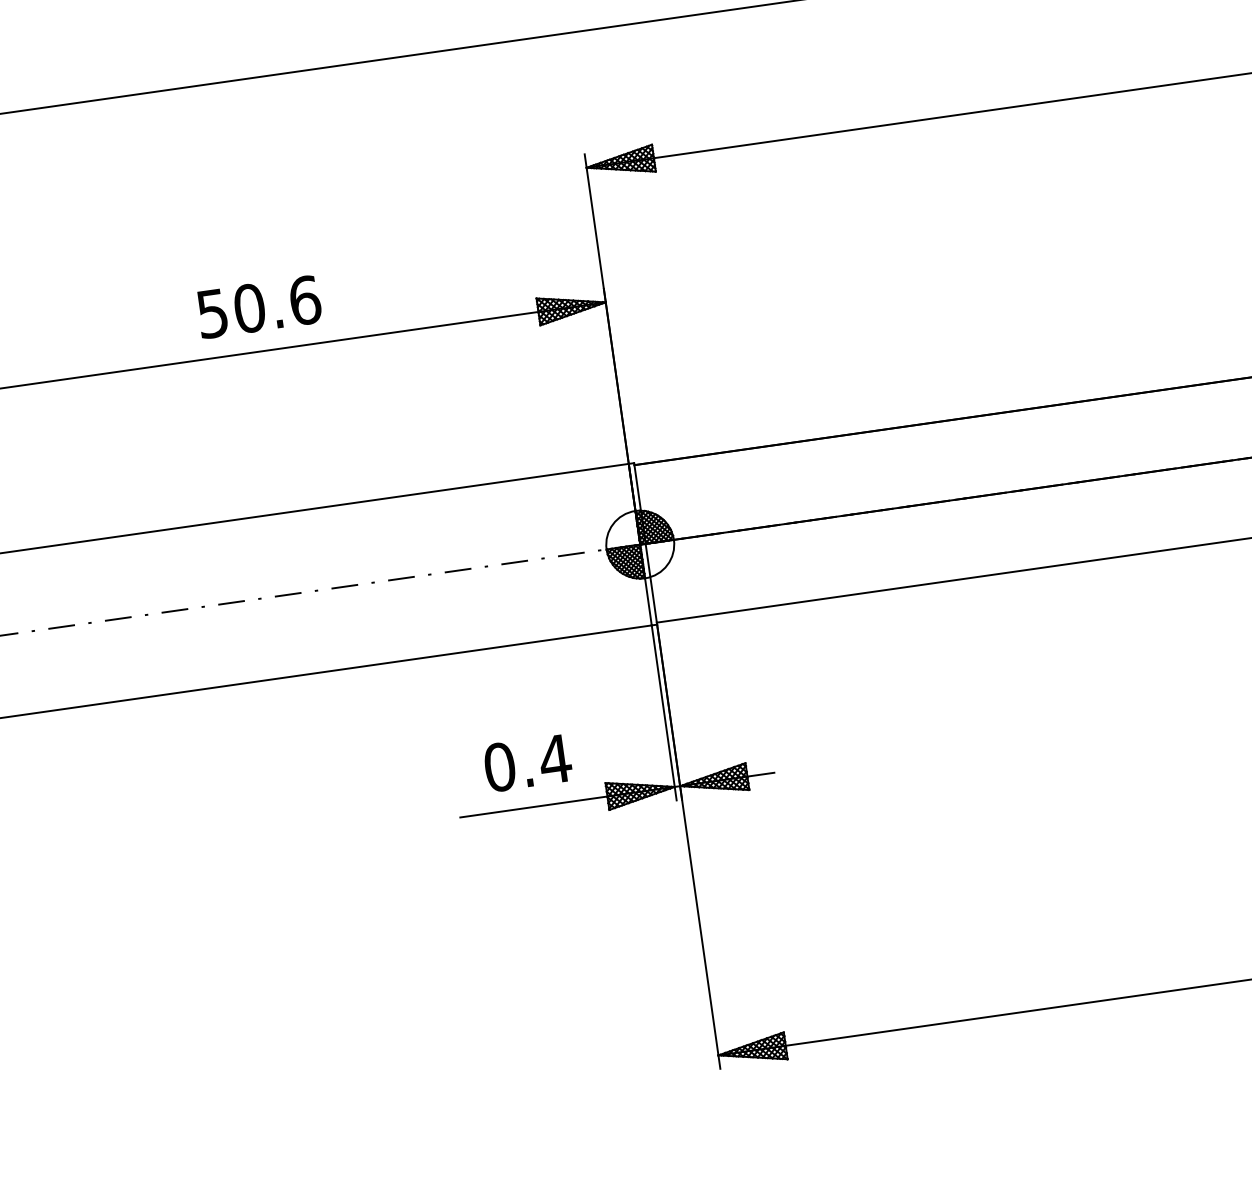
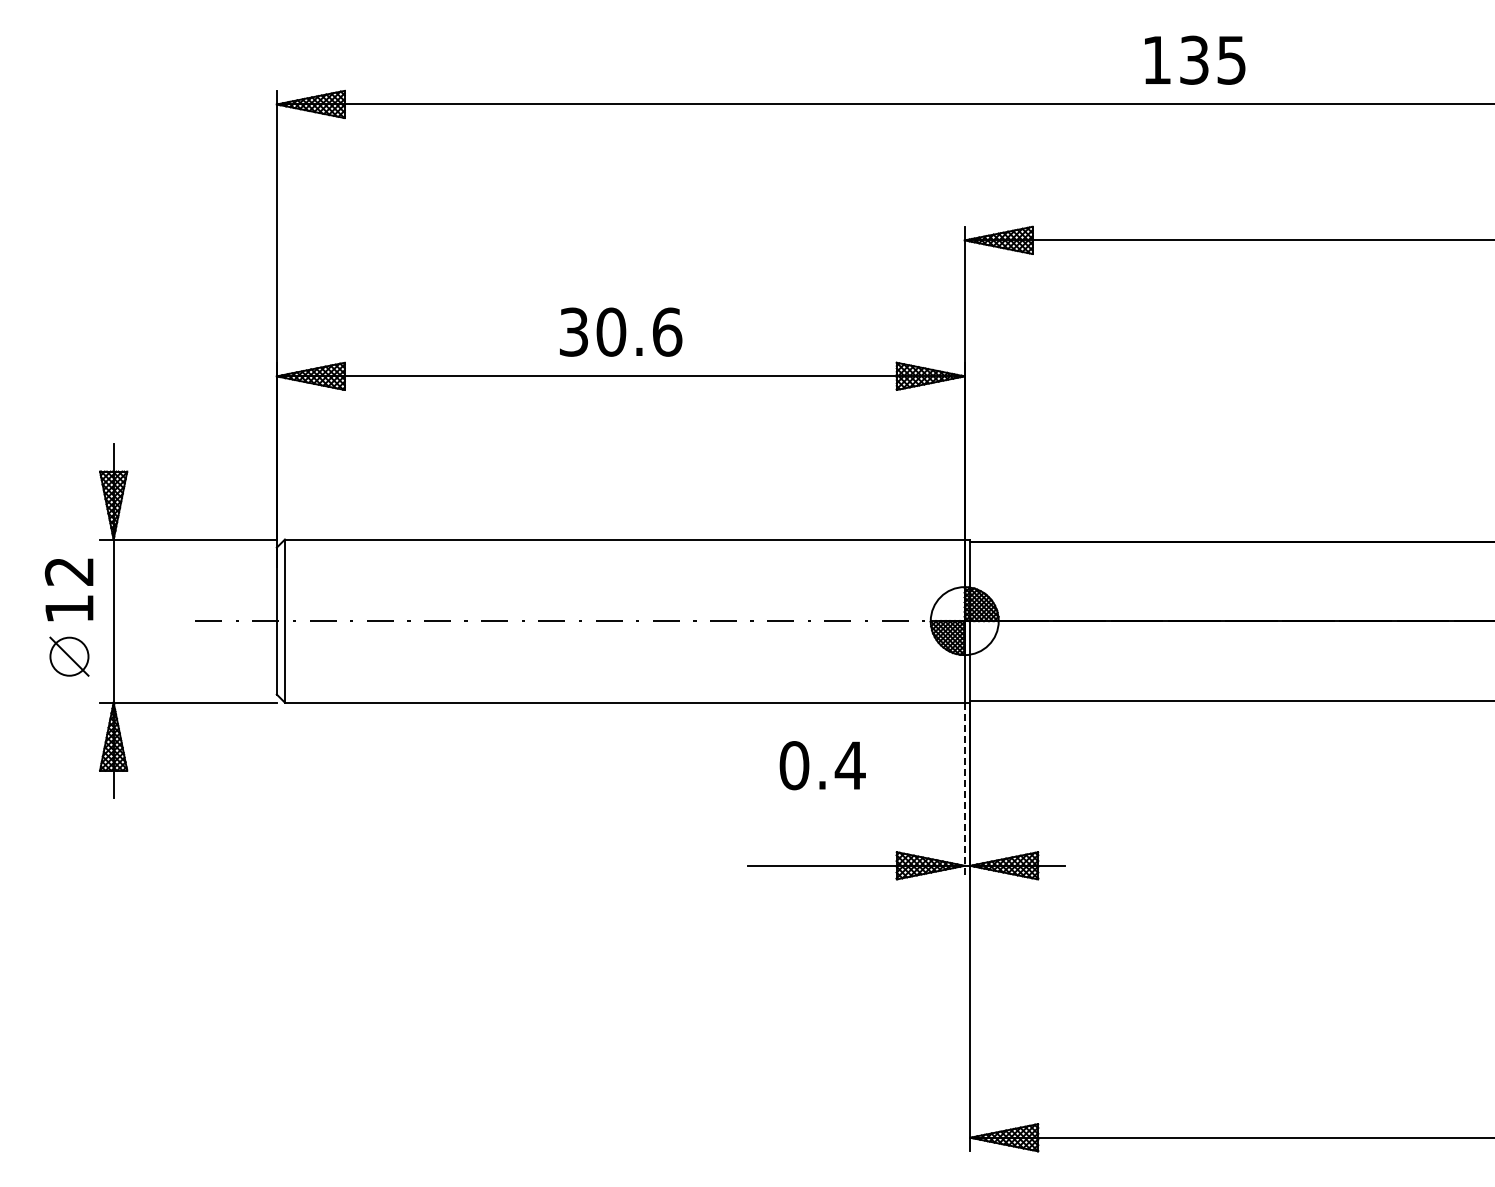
text: (212, 313) -> (573, 331), 50.6 -> 30.6
line: (664, 713) -> (964, 791), solid -> dashed
text: (527, 763) -> (822, 765), moved

